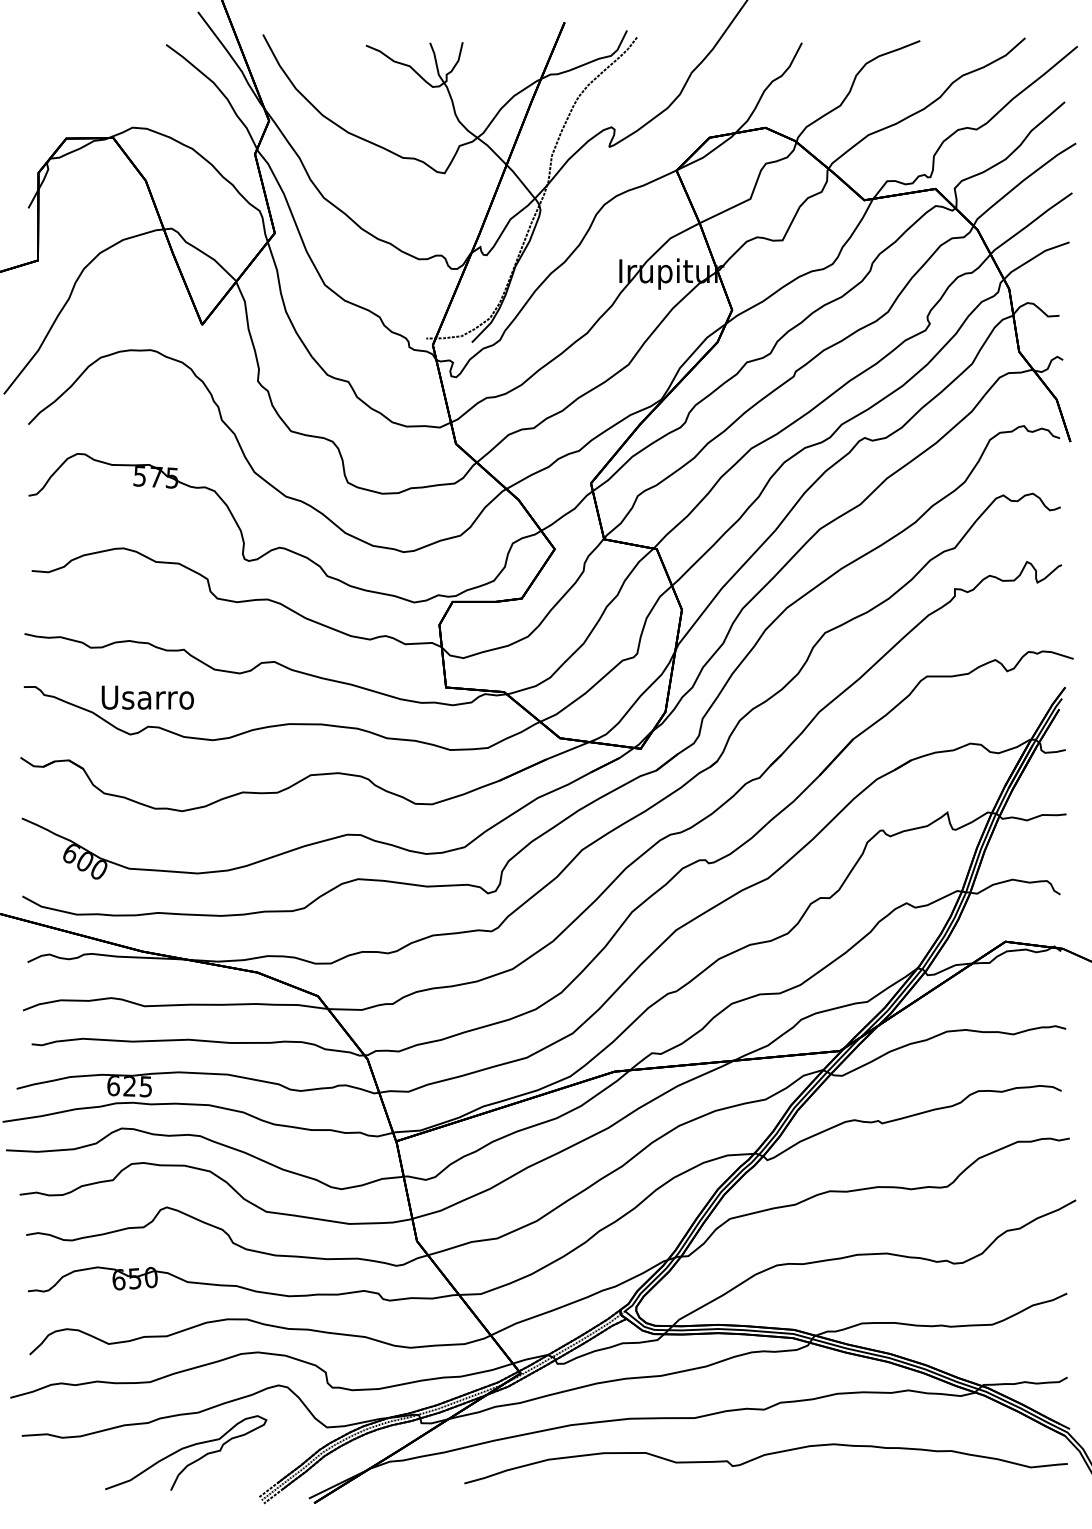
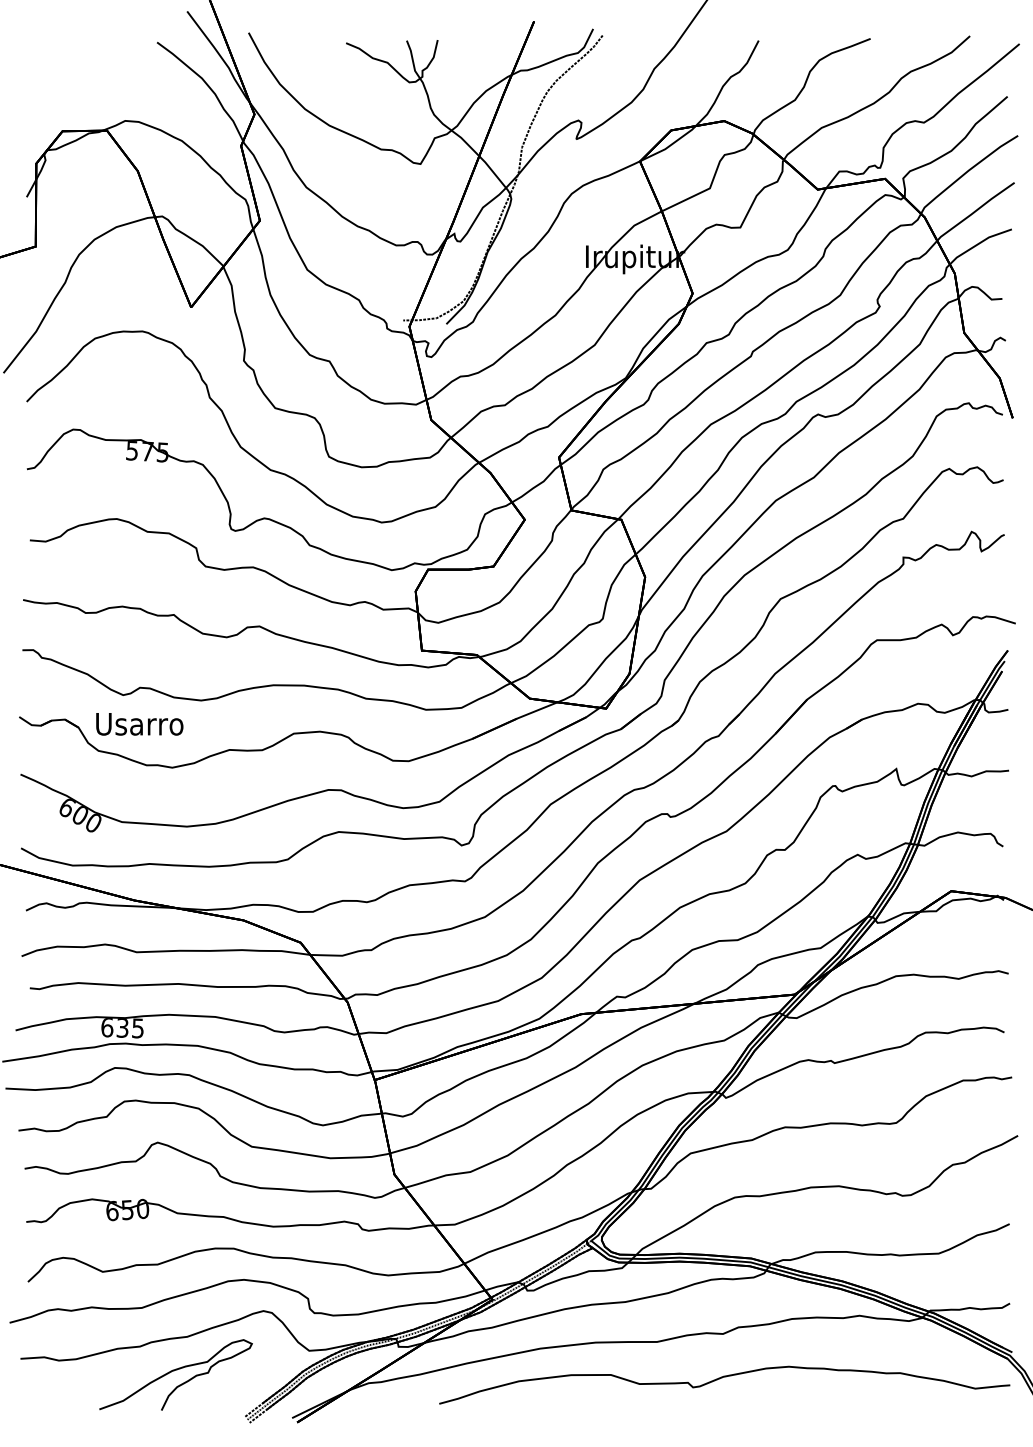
text: (147, 697) -> (139, 724), moved
text: (129, 1086) -> (122, 1028), 625 -> 635

